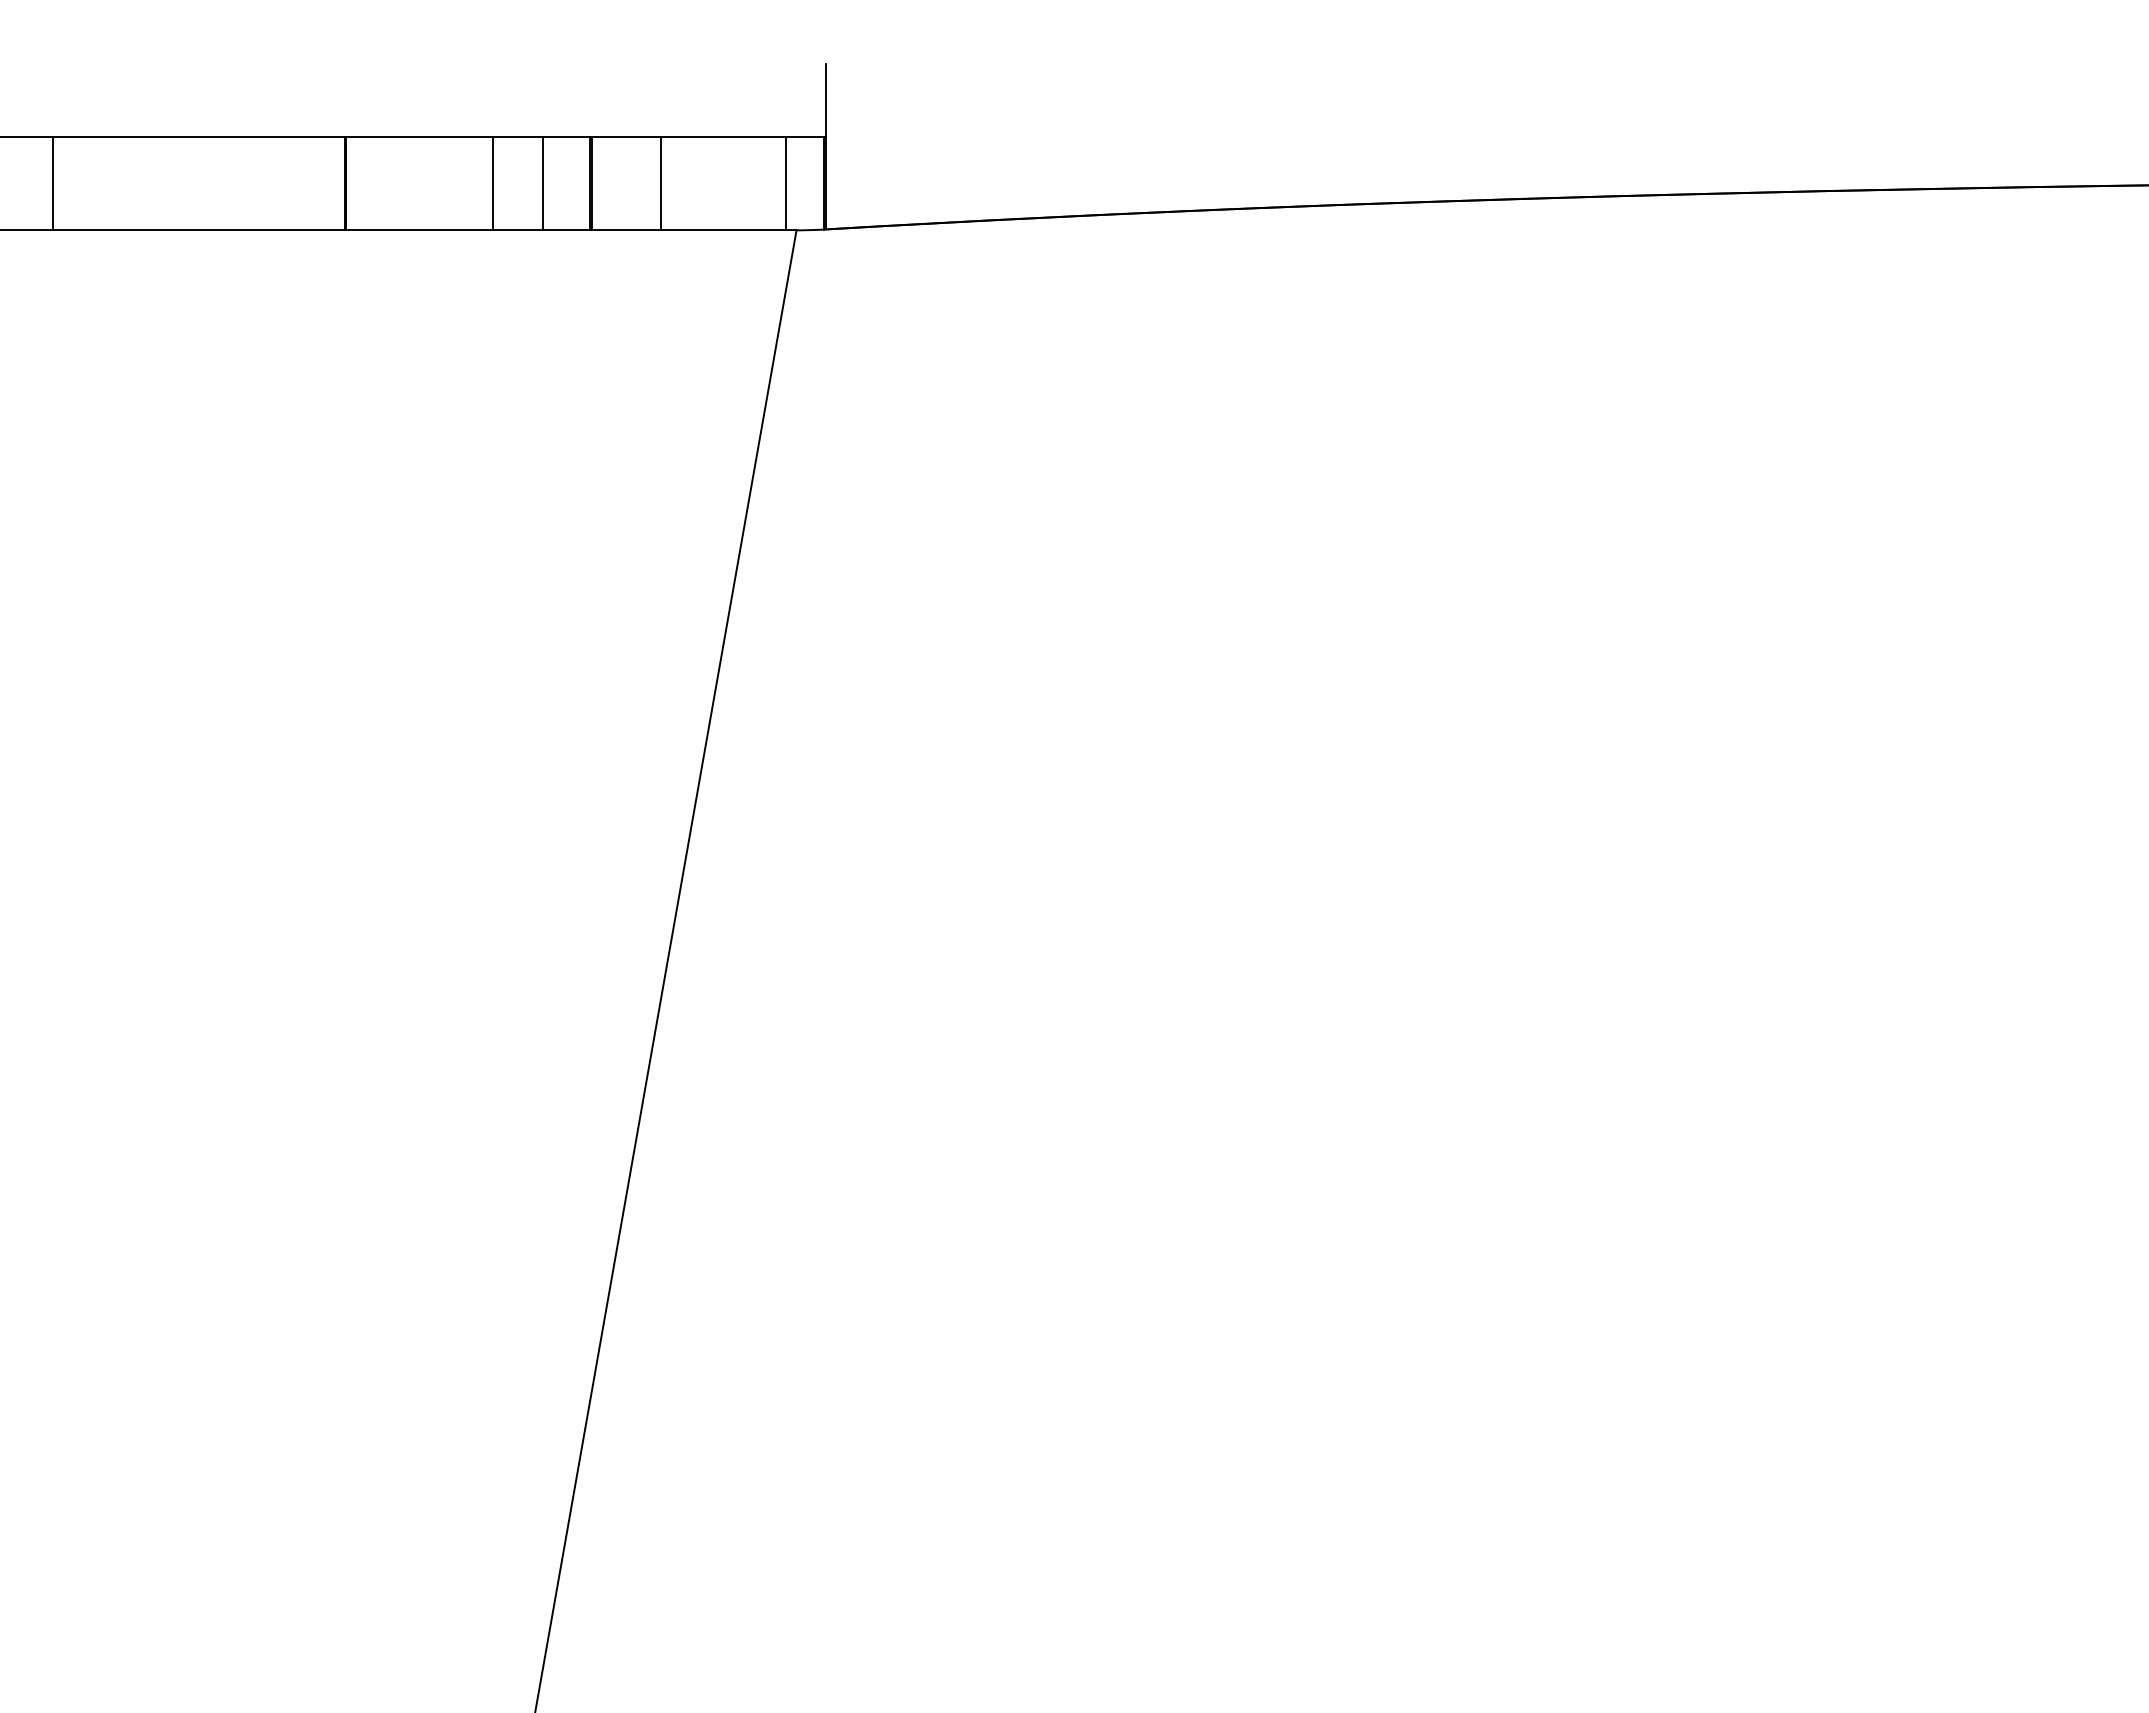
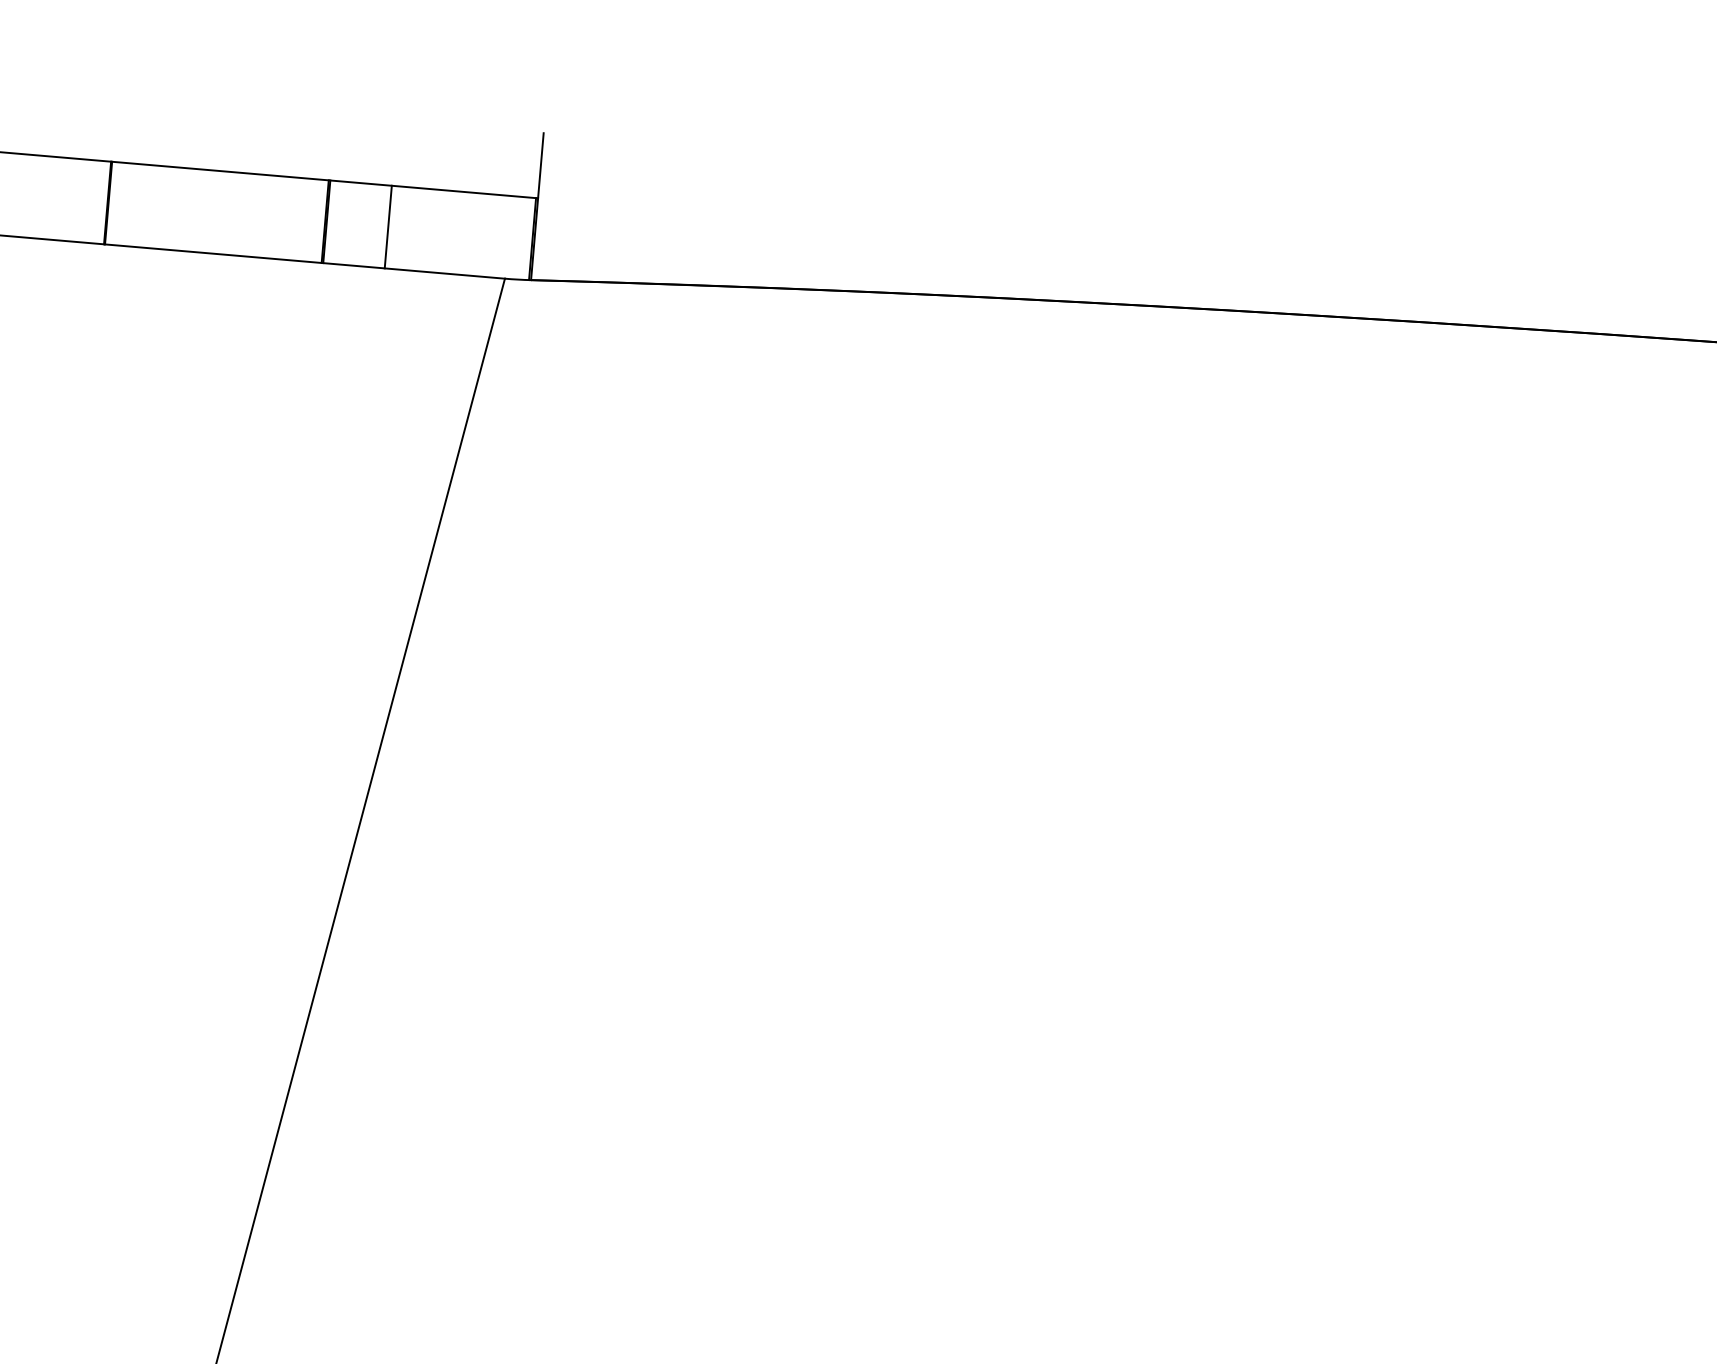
line: (492, 183) -> (238, 213), removed
line: (542, 183) -> (282, 217), removed
line: (785, 183) -> (498, 236), removed

